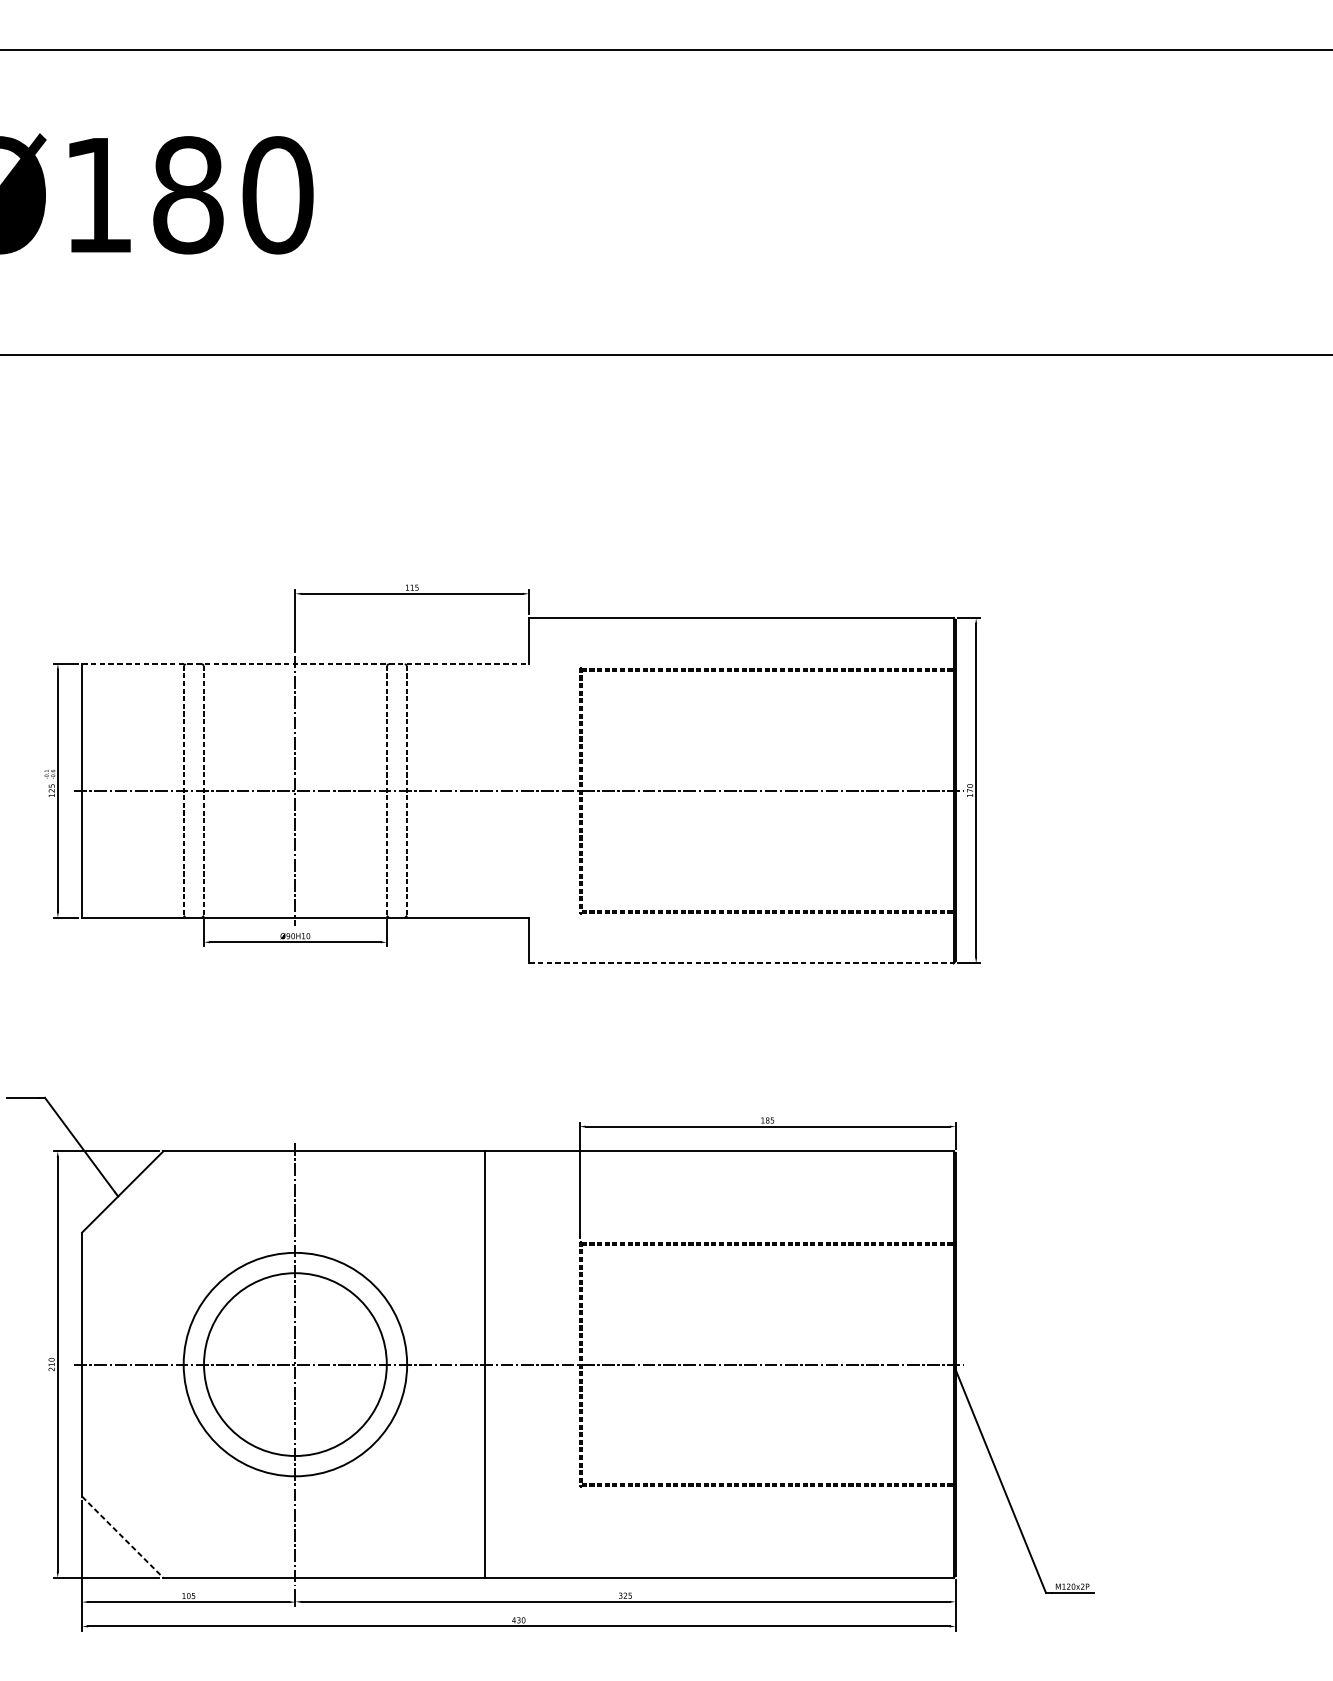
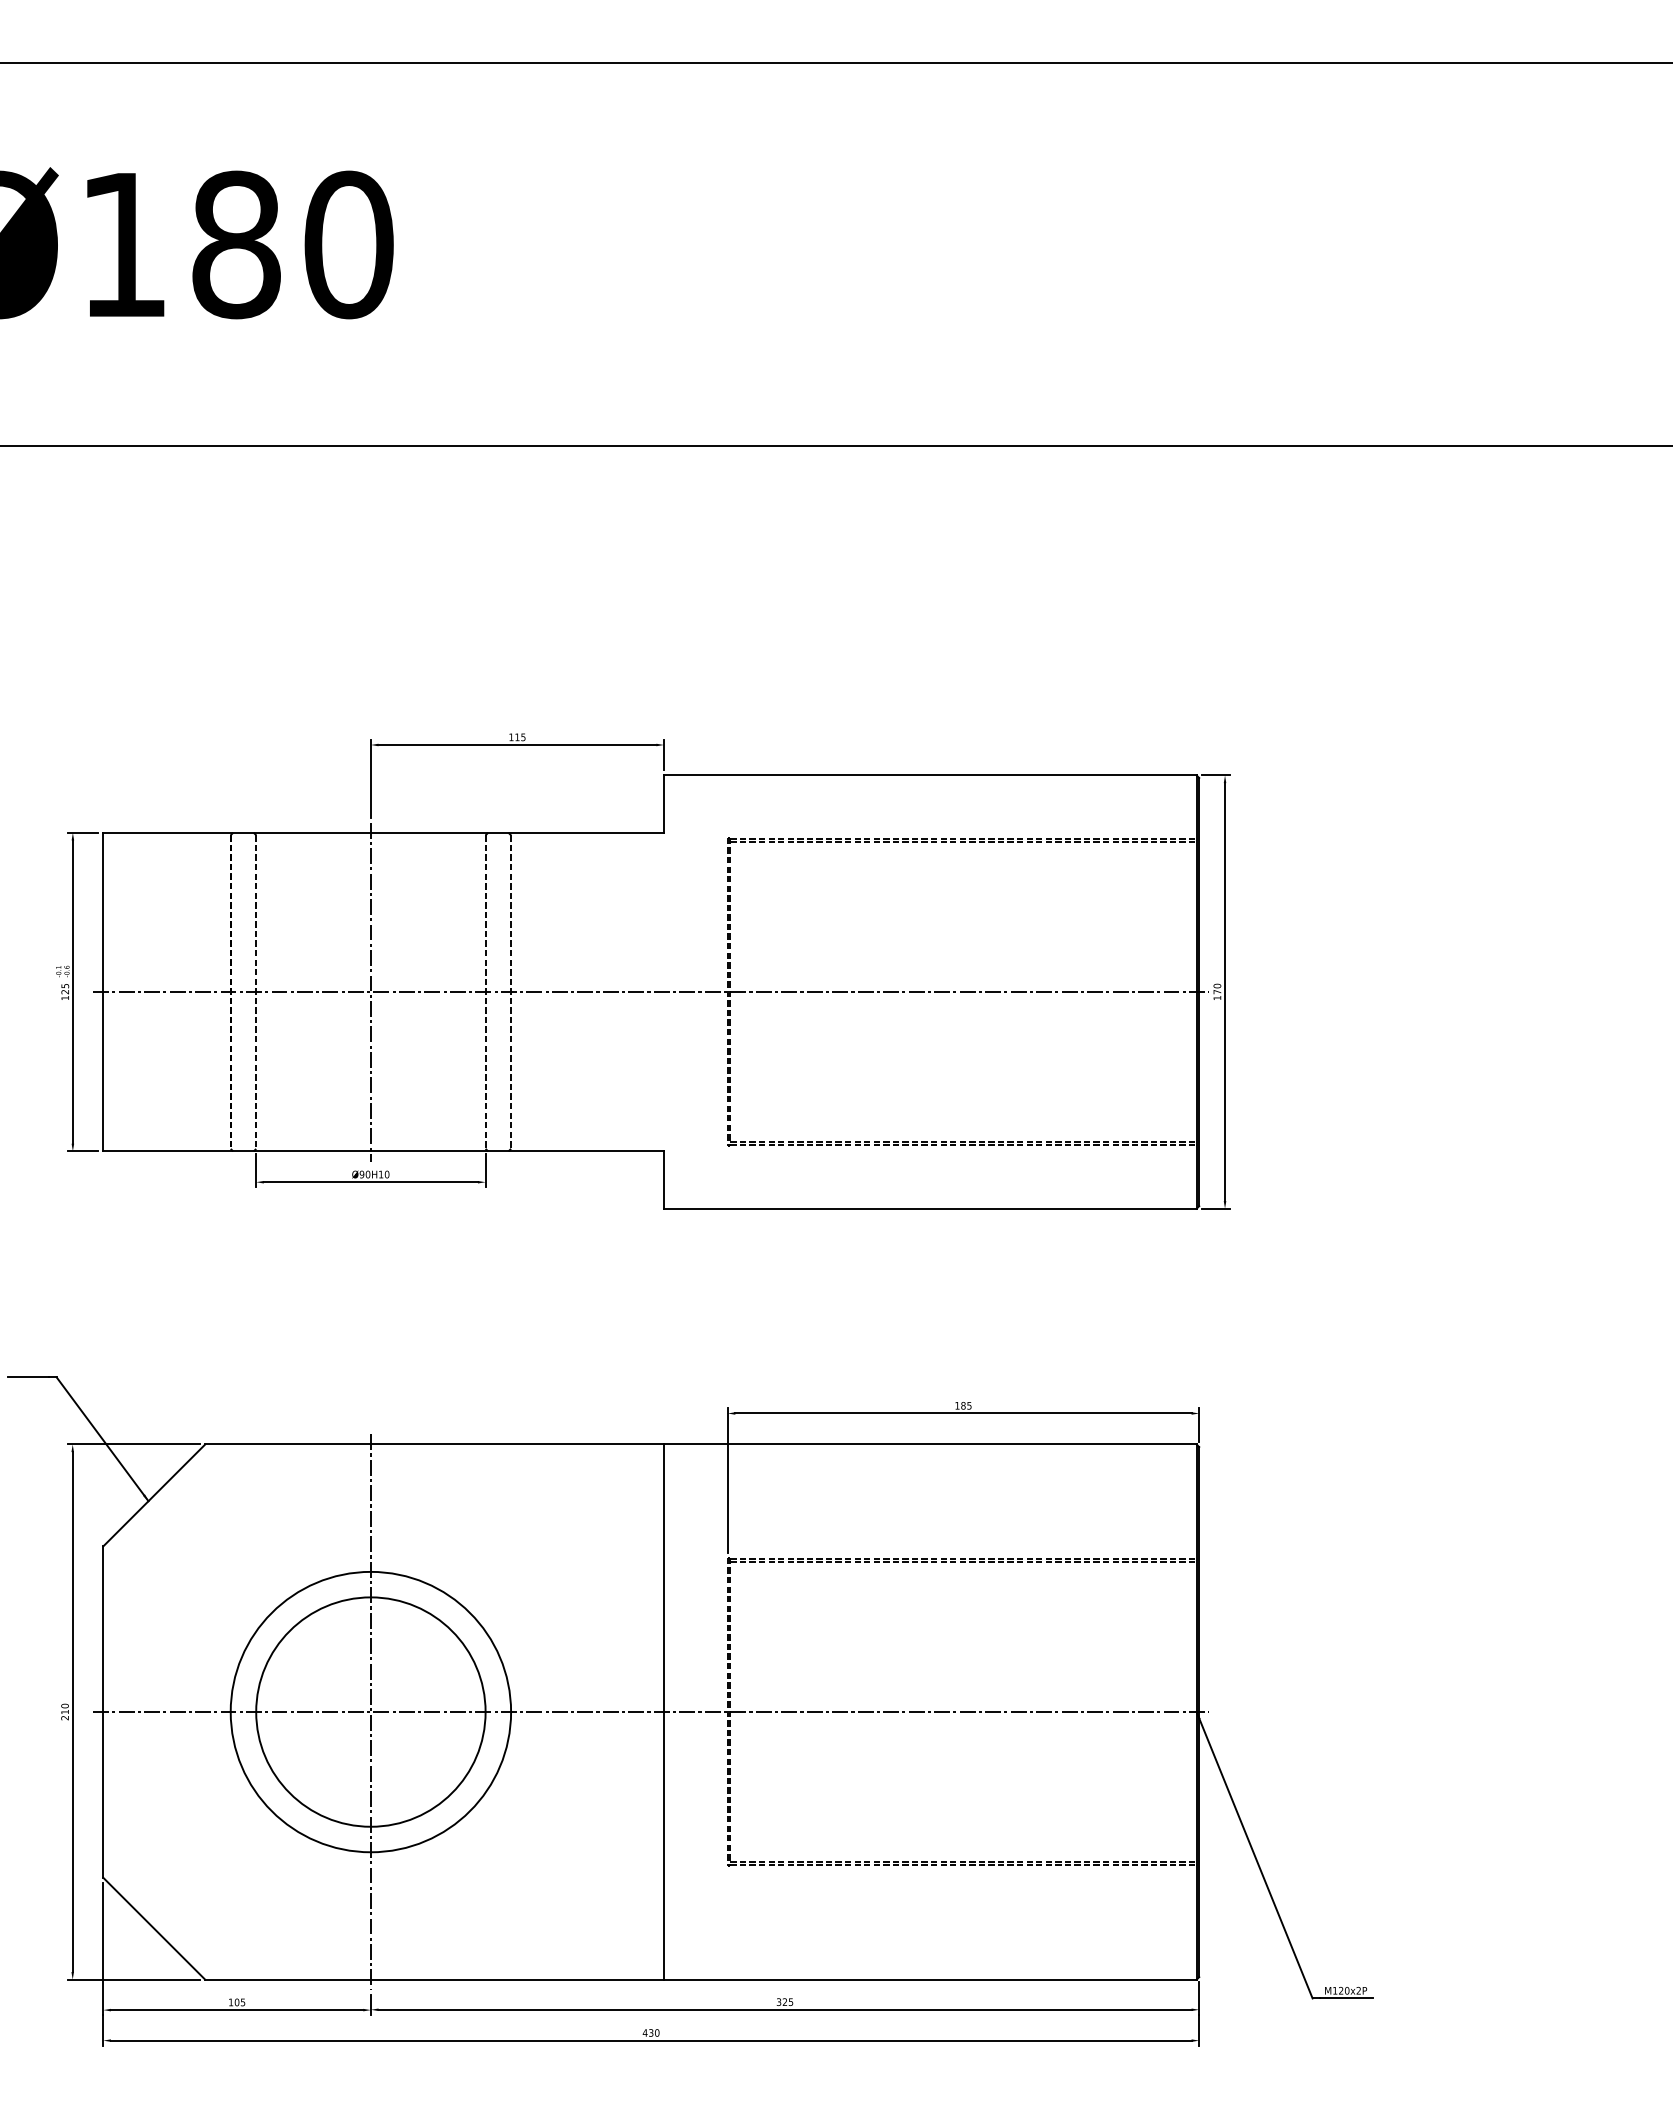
line: (306, 663) -> (384, 832), dashed -> solid
line: (741, 963) -> (930, 1208), dashed -> solid
line: (485, 1364) -> (664, 1711), moved
line: (122, 1537) -> (154, 1929), dashed -> solid

